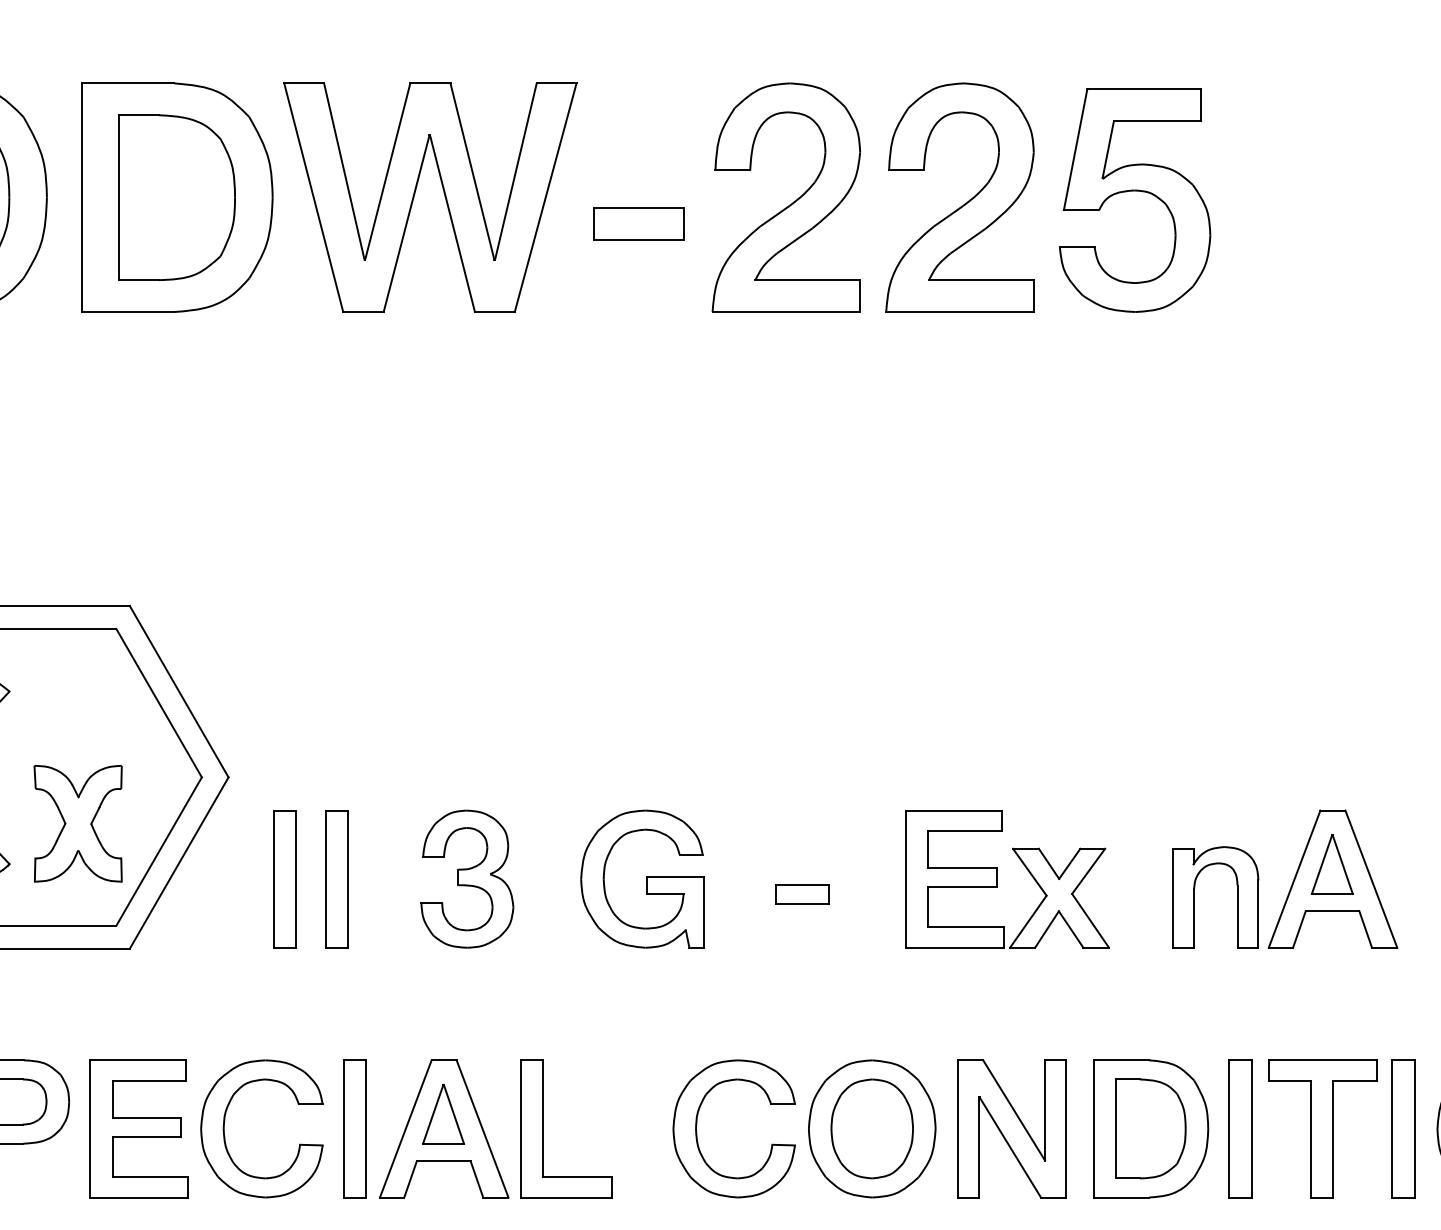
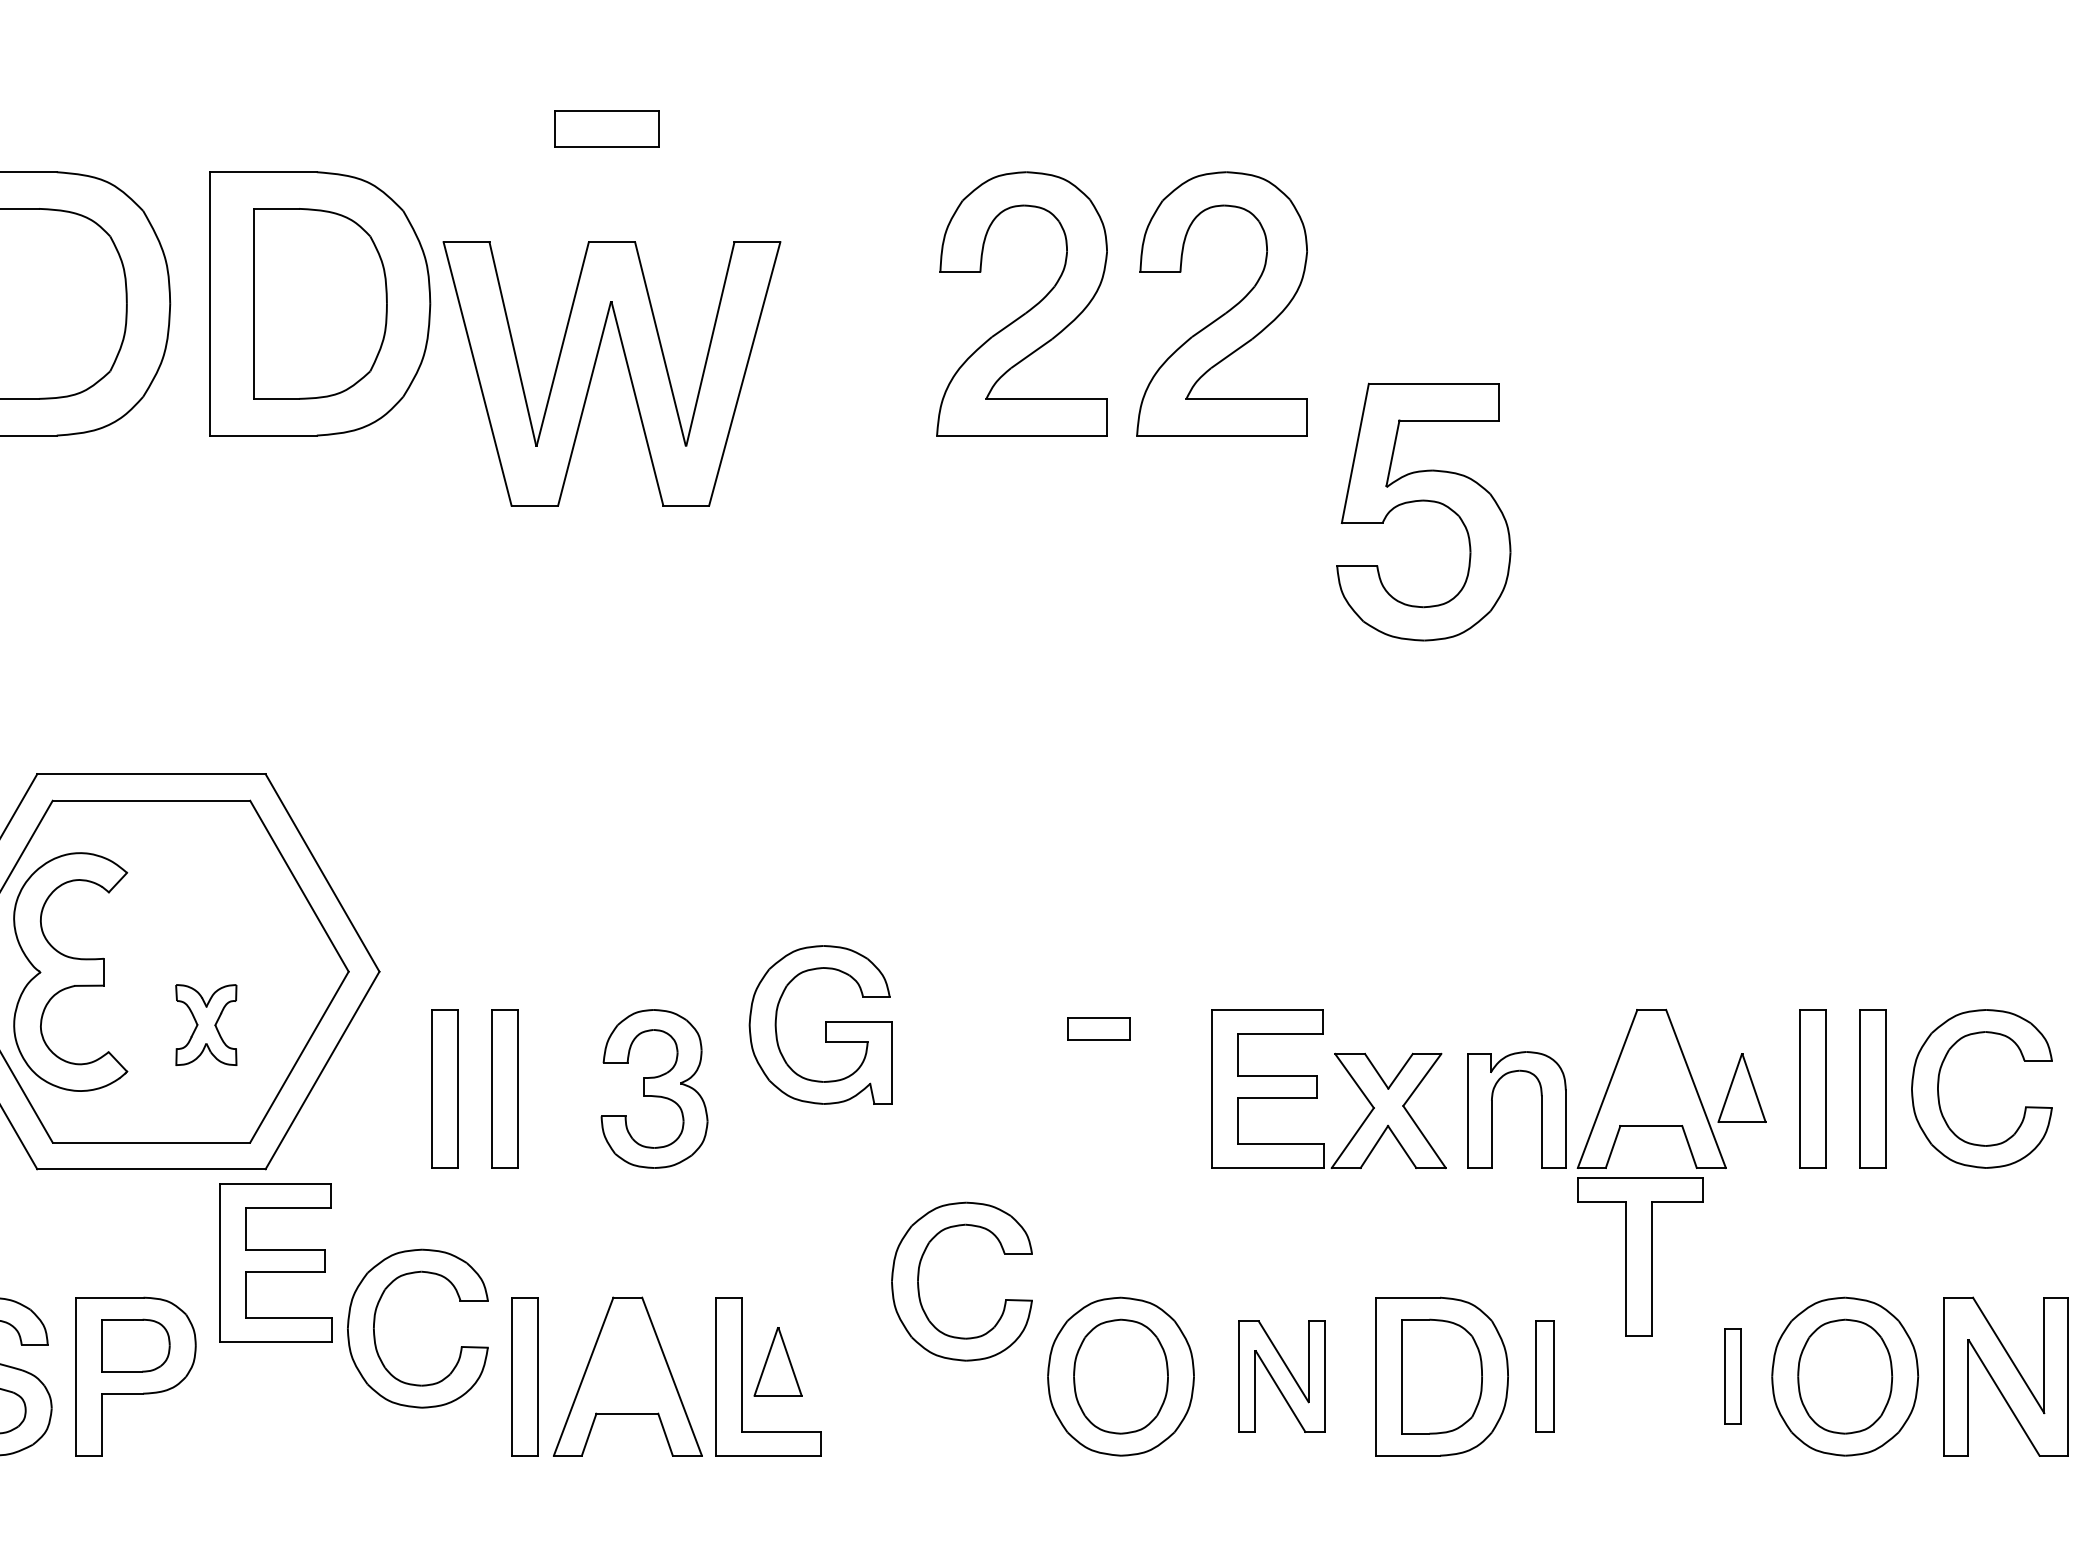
part: (1134, 191) -> (1423, 501), moved
part: (443, 193) -> (627, 369), moved
part: (638, 223) -> (606, 128), moved
part: (78, 823) -> (206, 1024), size x0.6
part: (1331, 864) -> (1741, 1087), moved
part: (642, 878) -> (820, 1024), moved
part: (997, 879) -> (1317, 1089), moved
part: (802, 894) -> (1098, 1028), moved
part: (443, 1113) -> (777, 1361), moved
part: (225, 1123) -> (375, 1322), moved
part: (138, 1128) -> (275, 1262), moved
part: (1011, 1128) -> (1281, 1376), size x0.7
part: (1239, 1128) -> (1544, 1376), size x0.7
part: (1323, 1128) -> (1640, 1256), moved
part: (1403, 1128) -> (1732, 1376), size x0.6
part: (697, 1132) -> (919, 1285), moved

